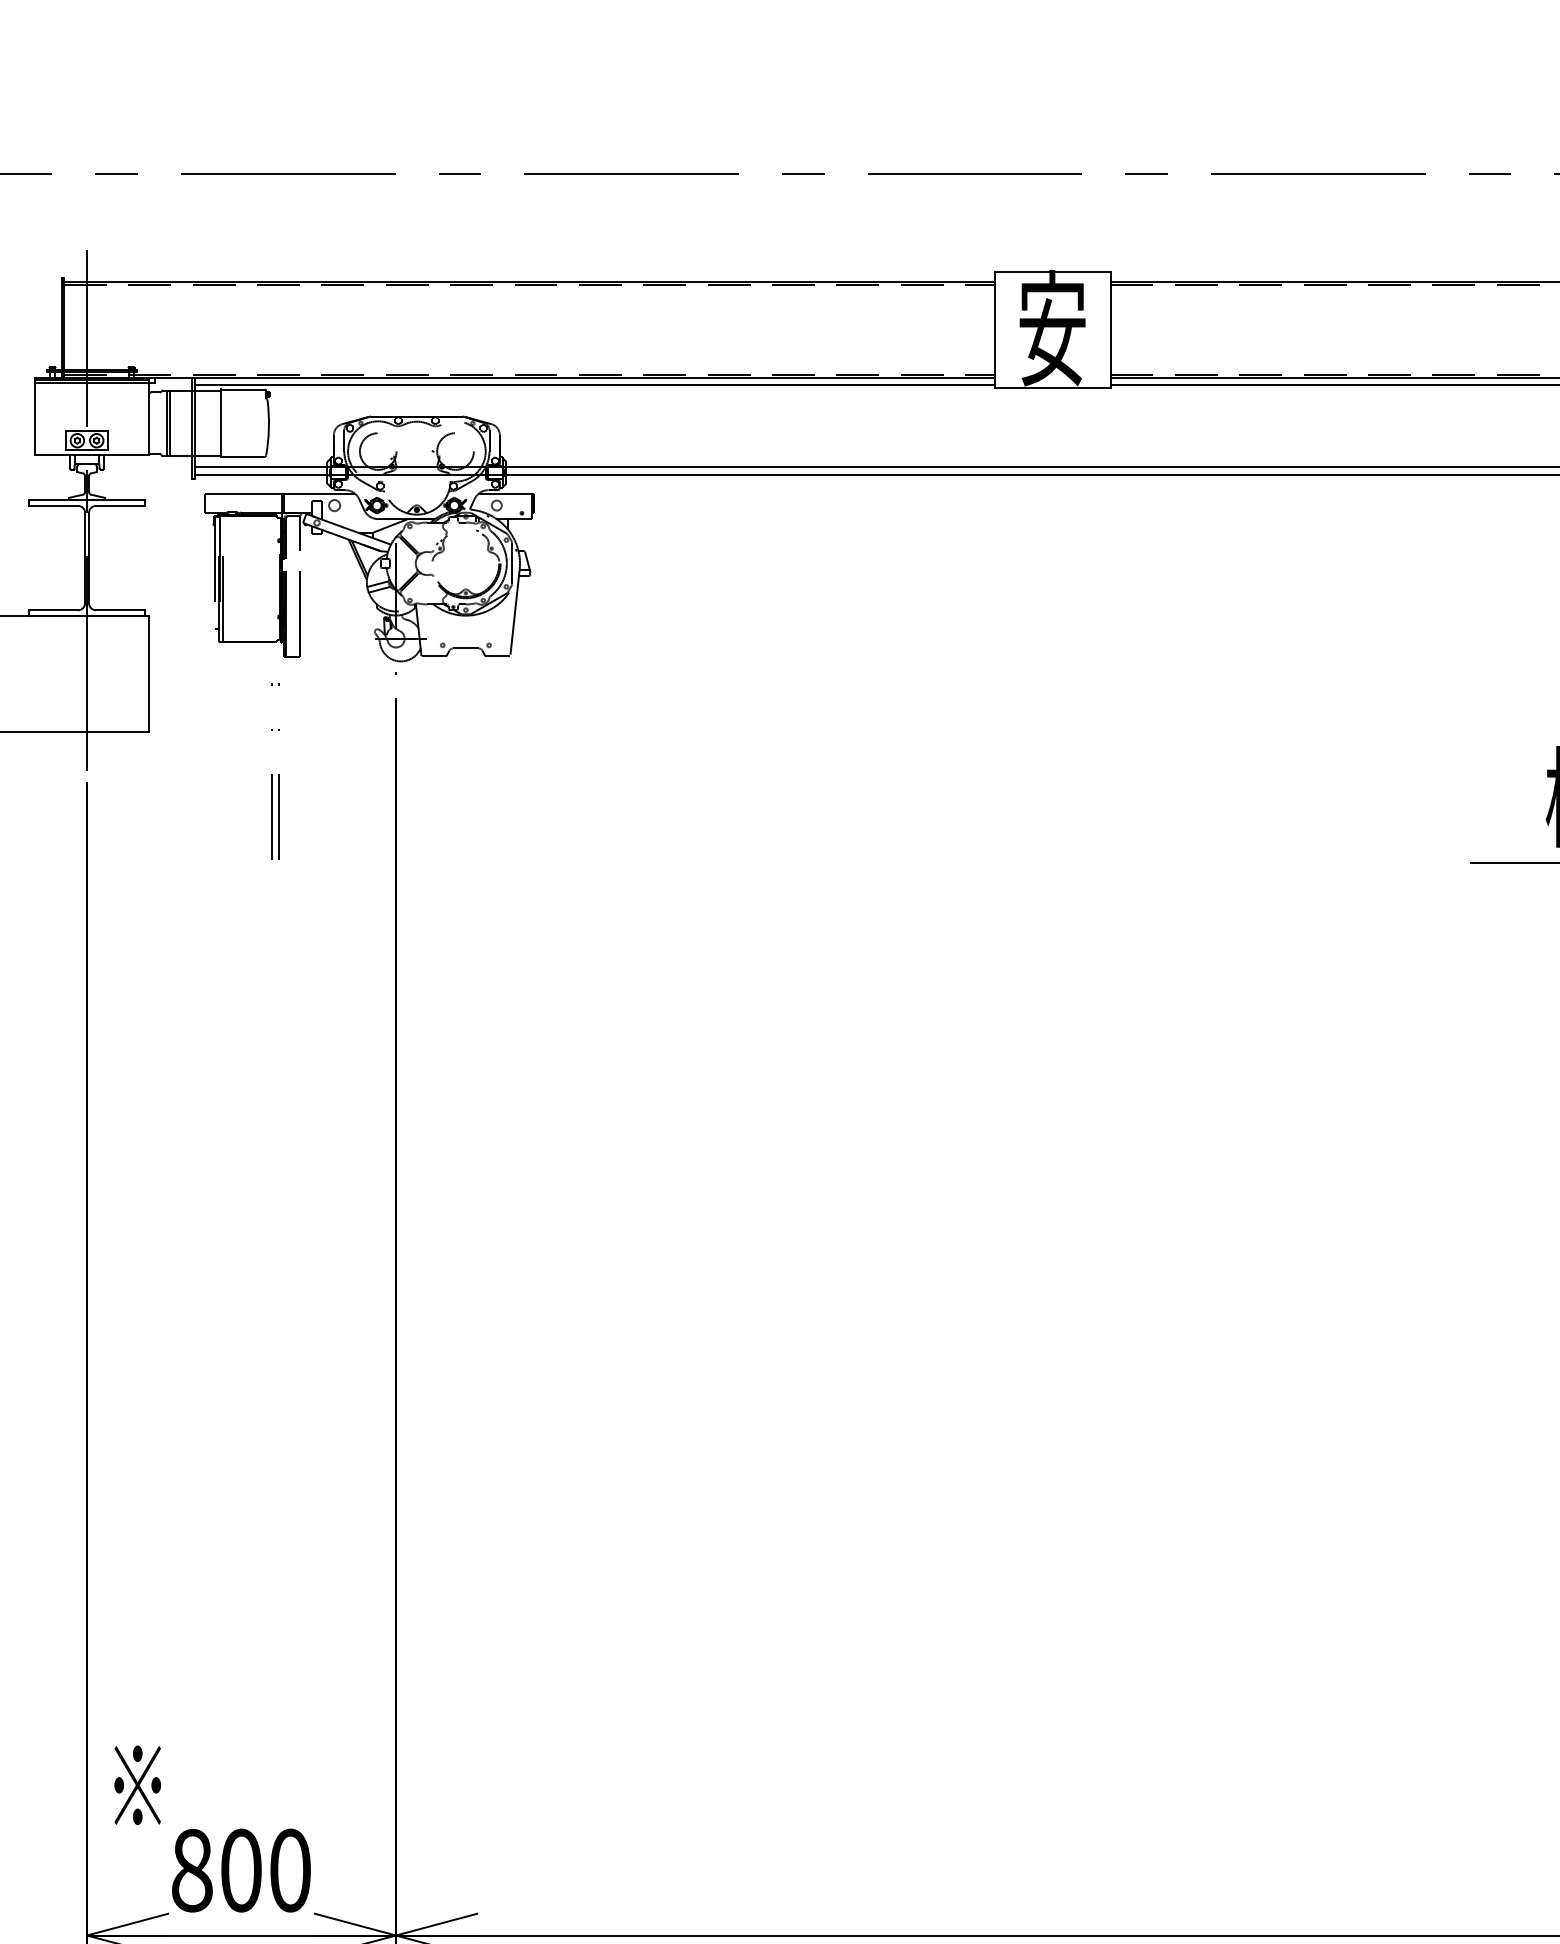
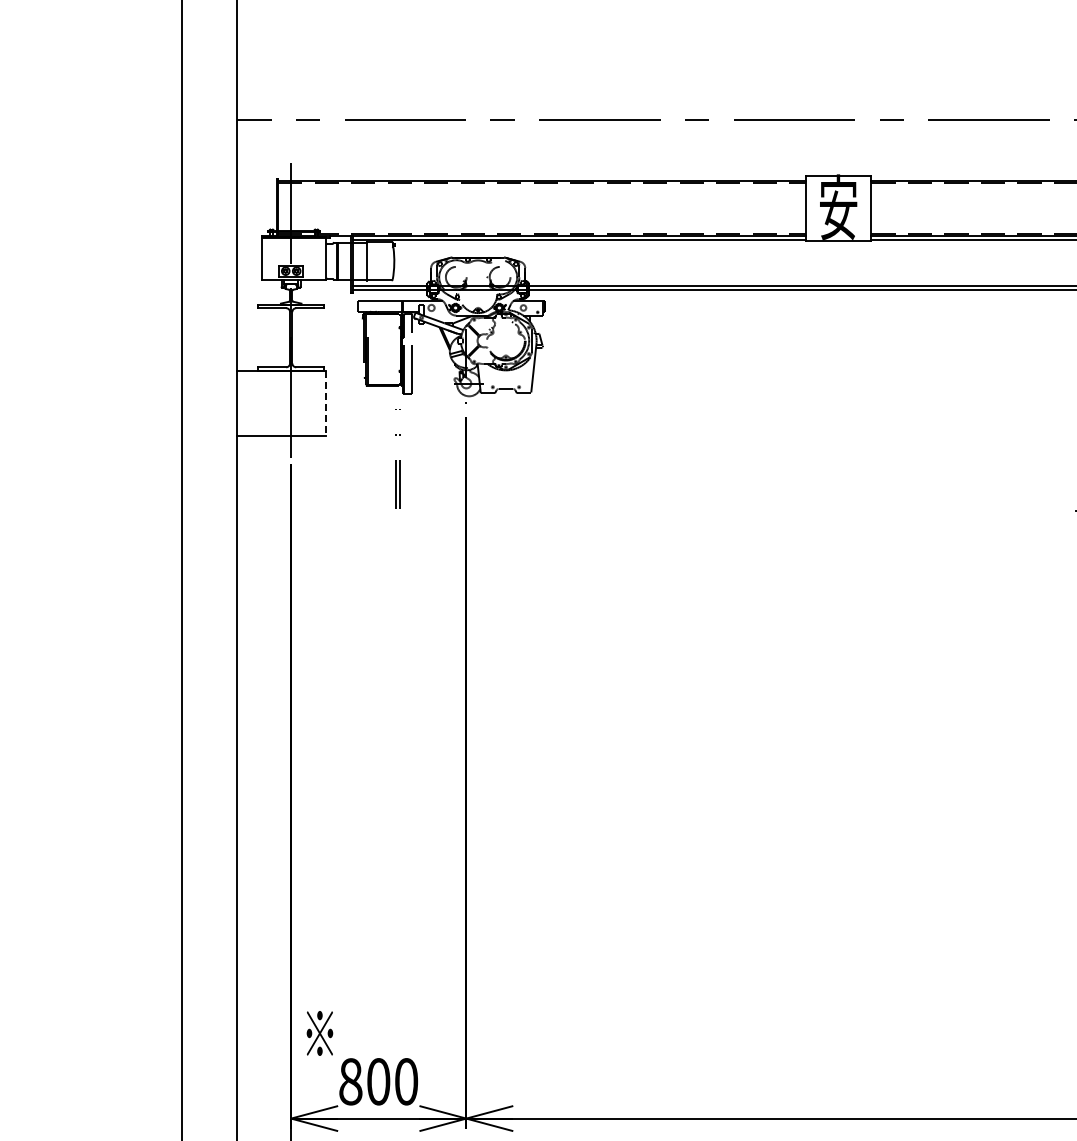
line: (149, 674) -> (326, 403), solid -> dashed

